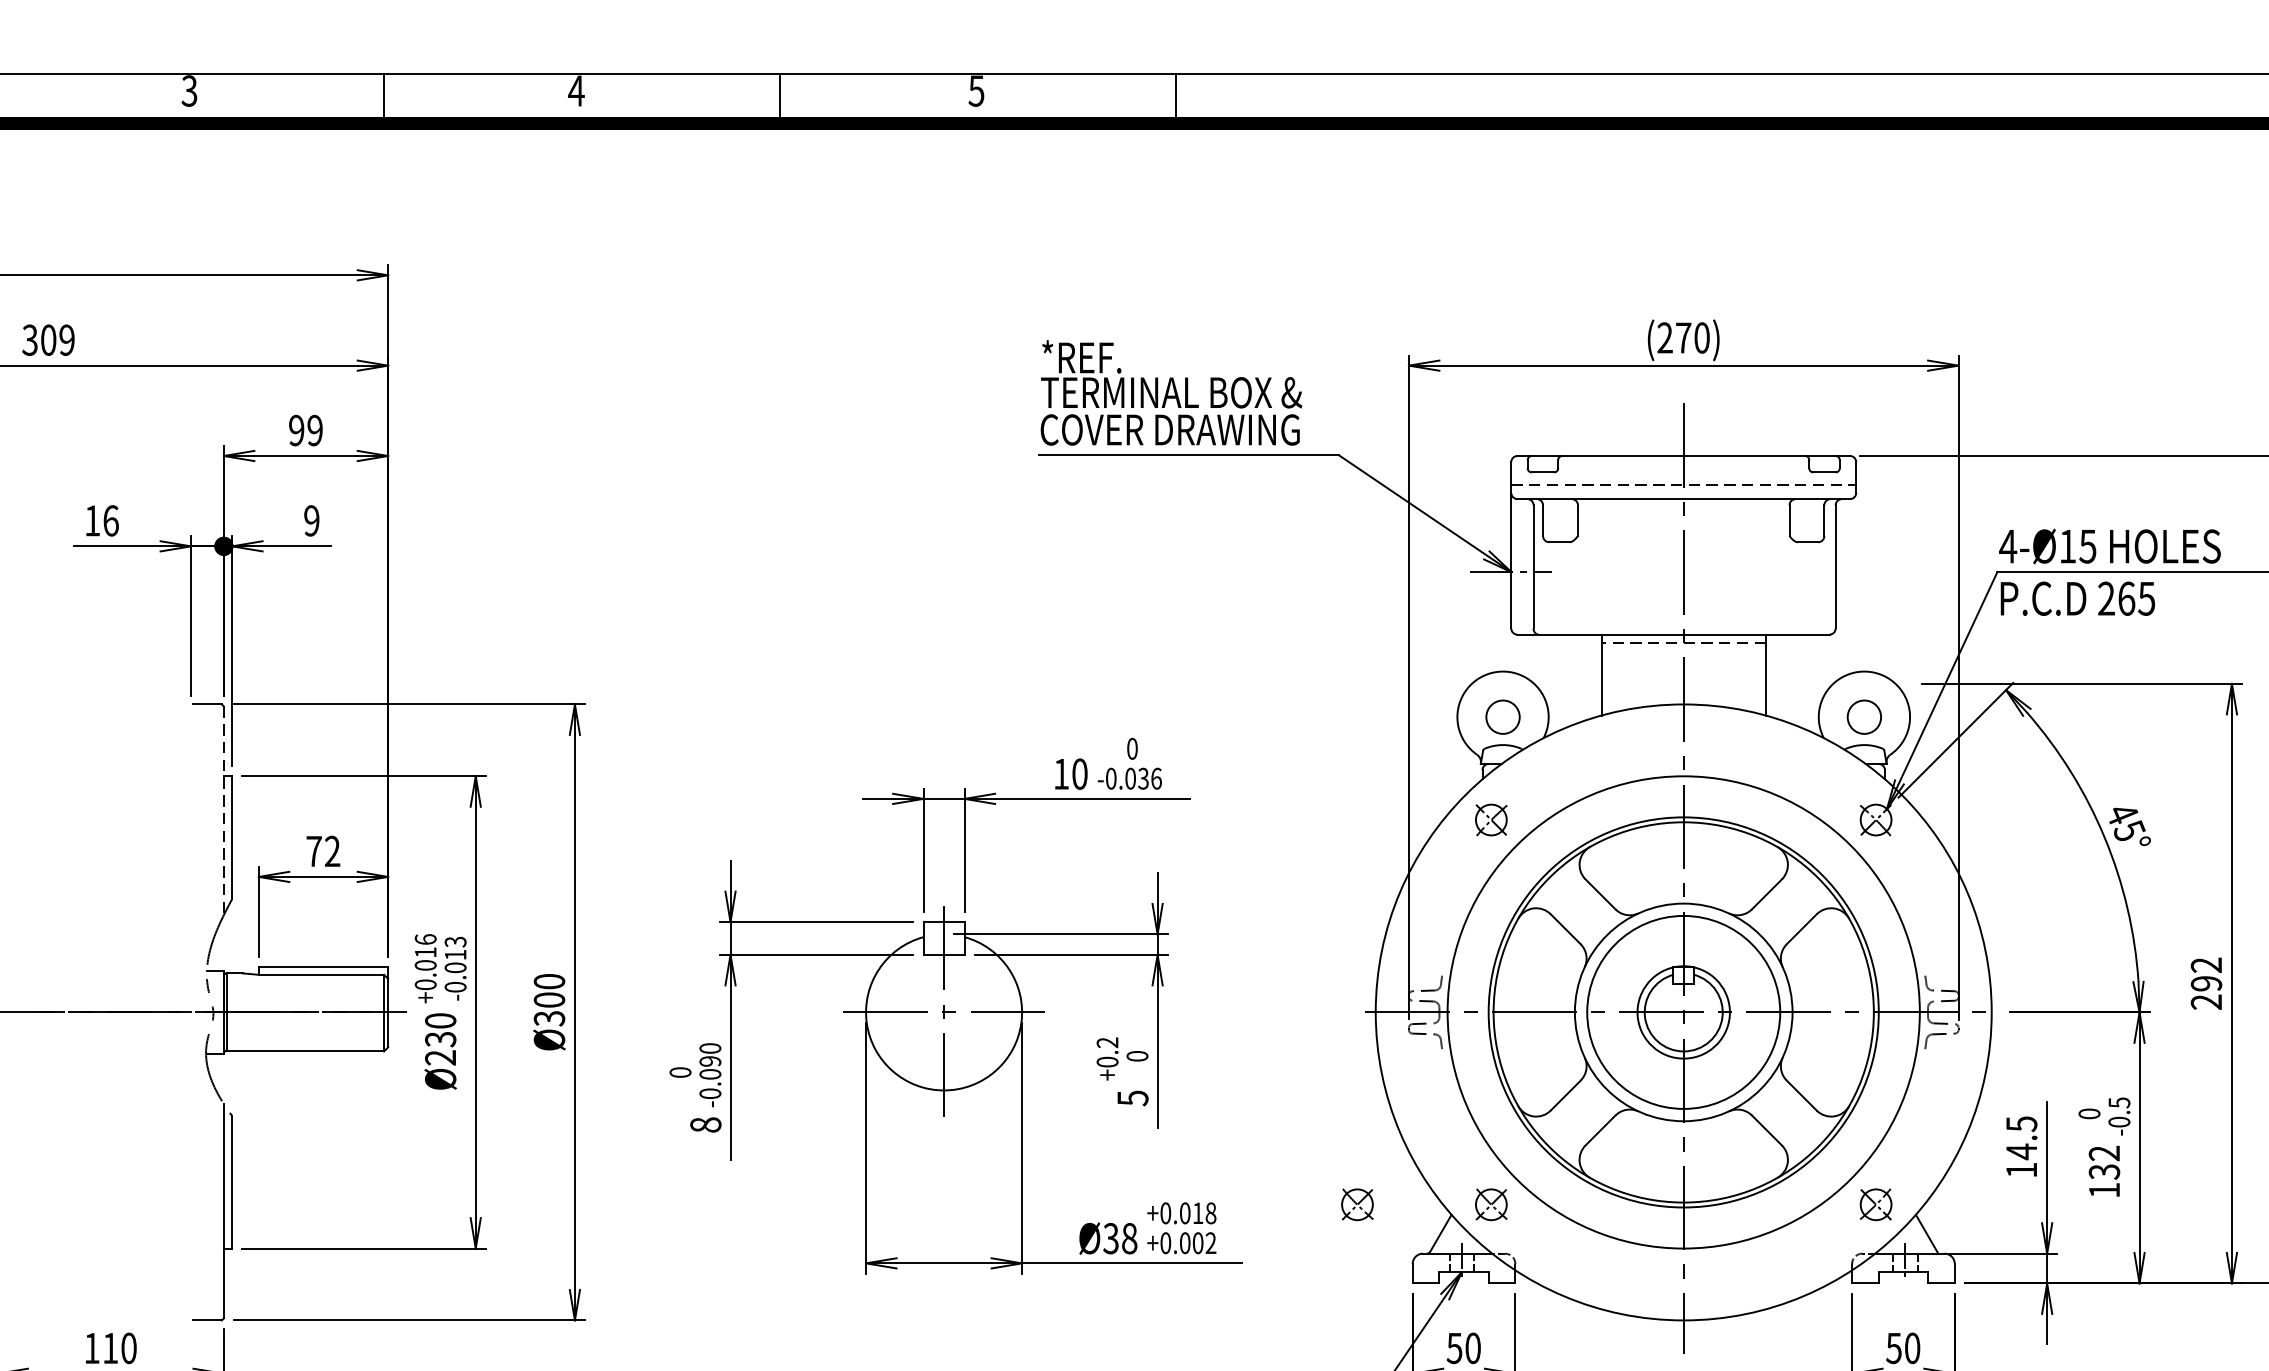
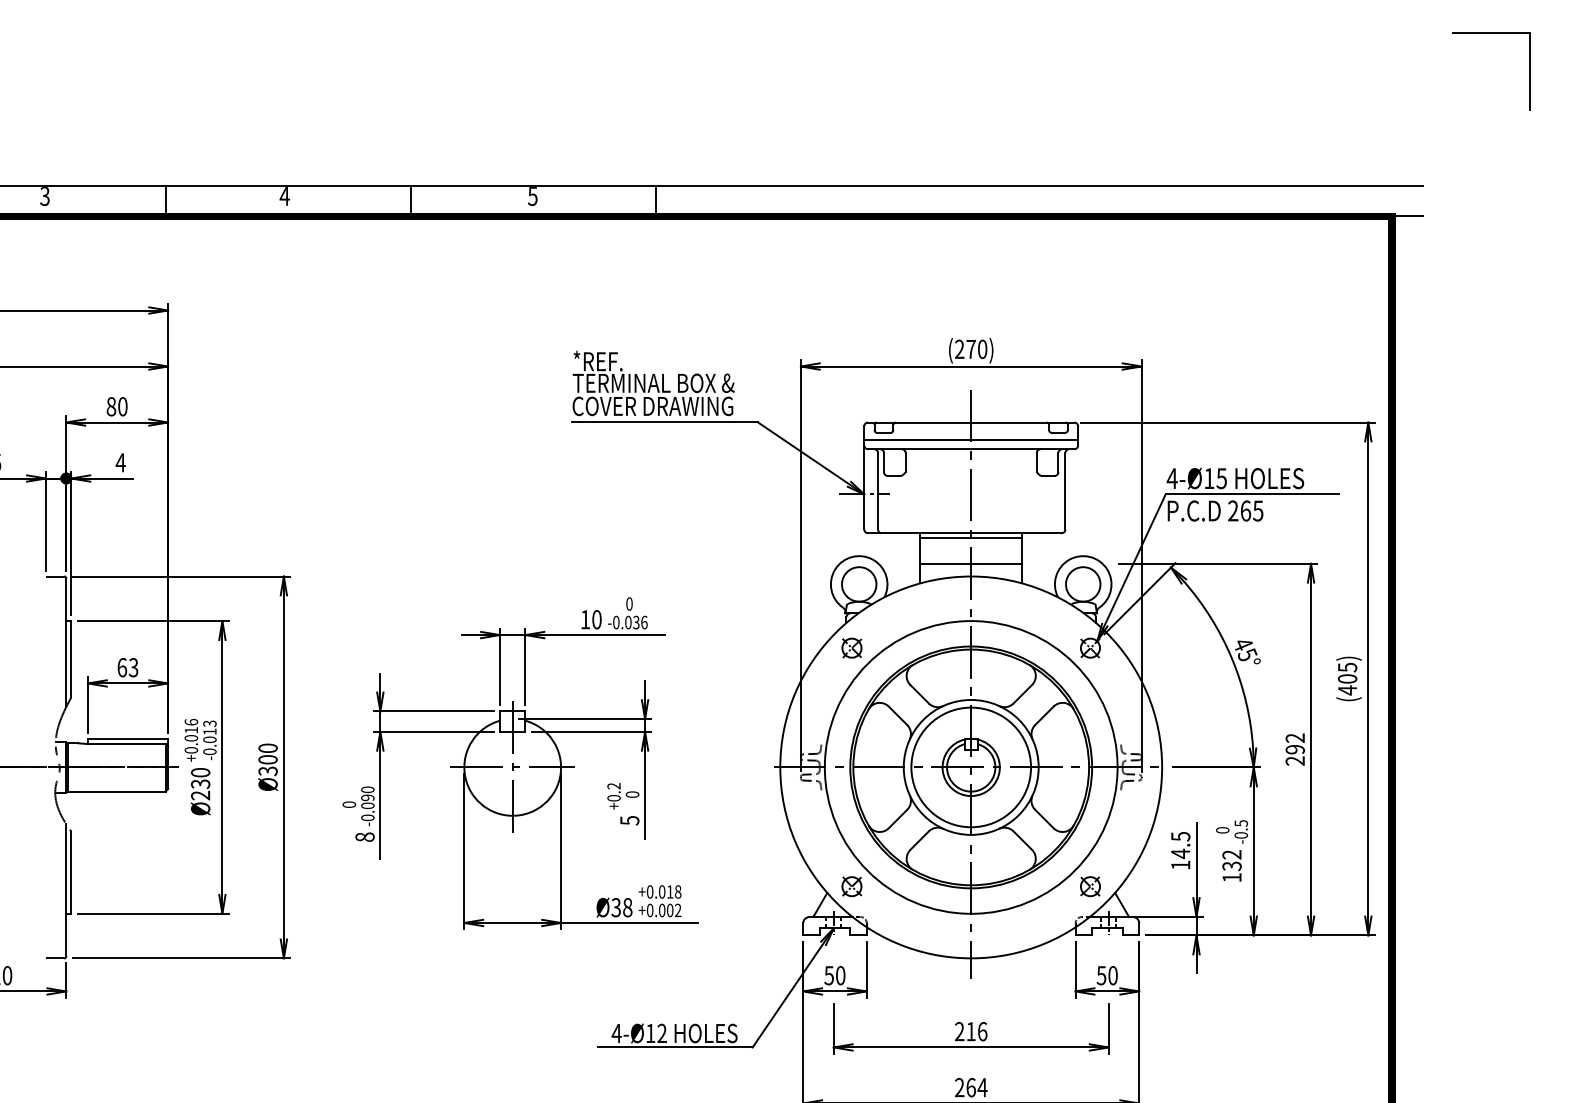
text: (304, 430) -> (116, 406), 99 -> 80
line: (1684, 485) -> (971, 440), dashed -> solid
text: (311, 520) -> (120, 462), 9 -> 4
line: (1684, 643) -> (971, 538), dashed -> solid
line: (1684, 683) -> (971, 563), added
circle: (1501, 717) -> (858, 584), size x1.67
circle: (1863, 717) -> (1082, 584), size x1.67
line: (224, 810) -> (66, 642), dashed -> solid
text: (322, 851) -> (127, 667), 72 -> 63
part: (1356, 1204) -> (768, 886), removed

